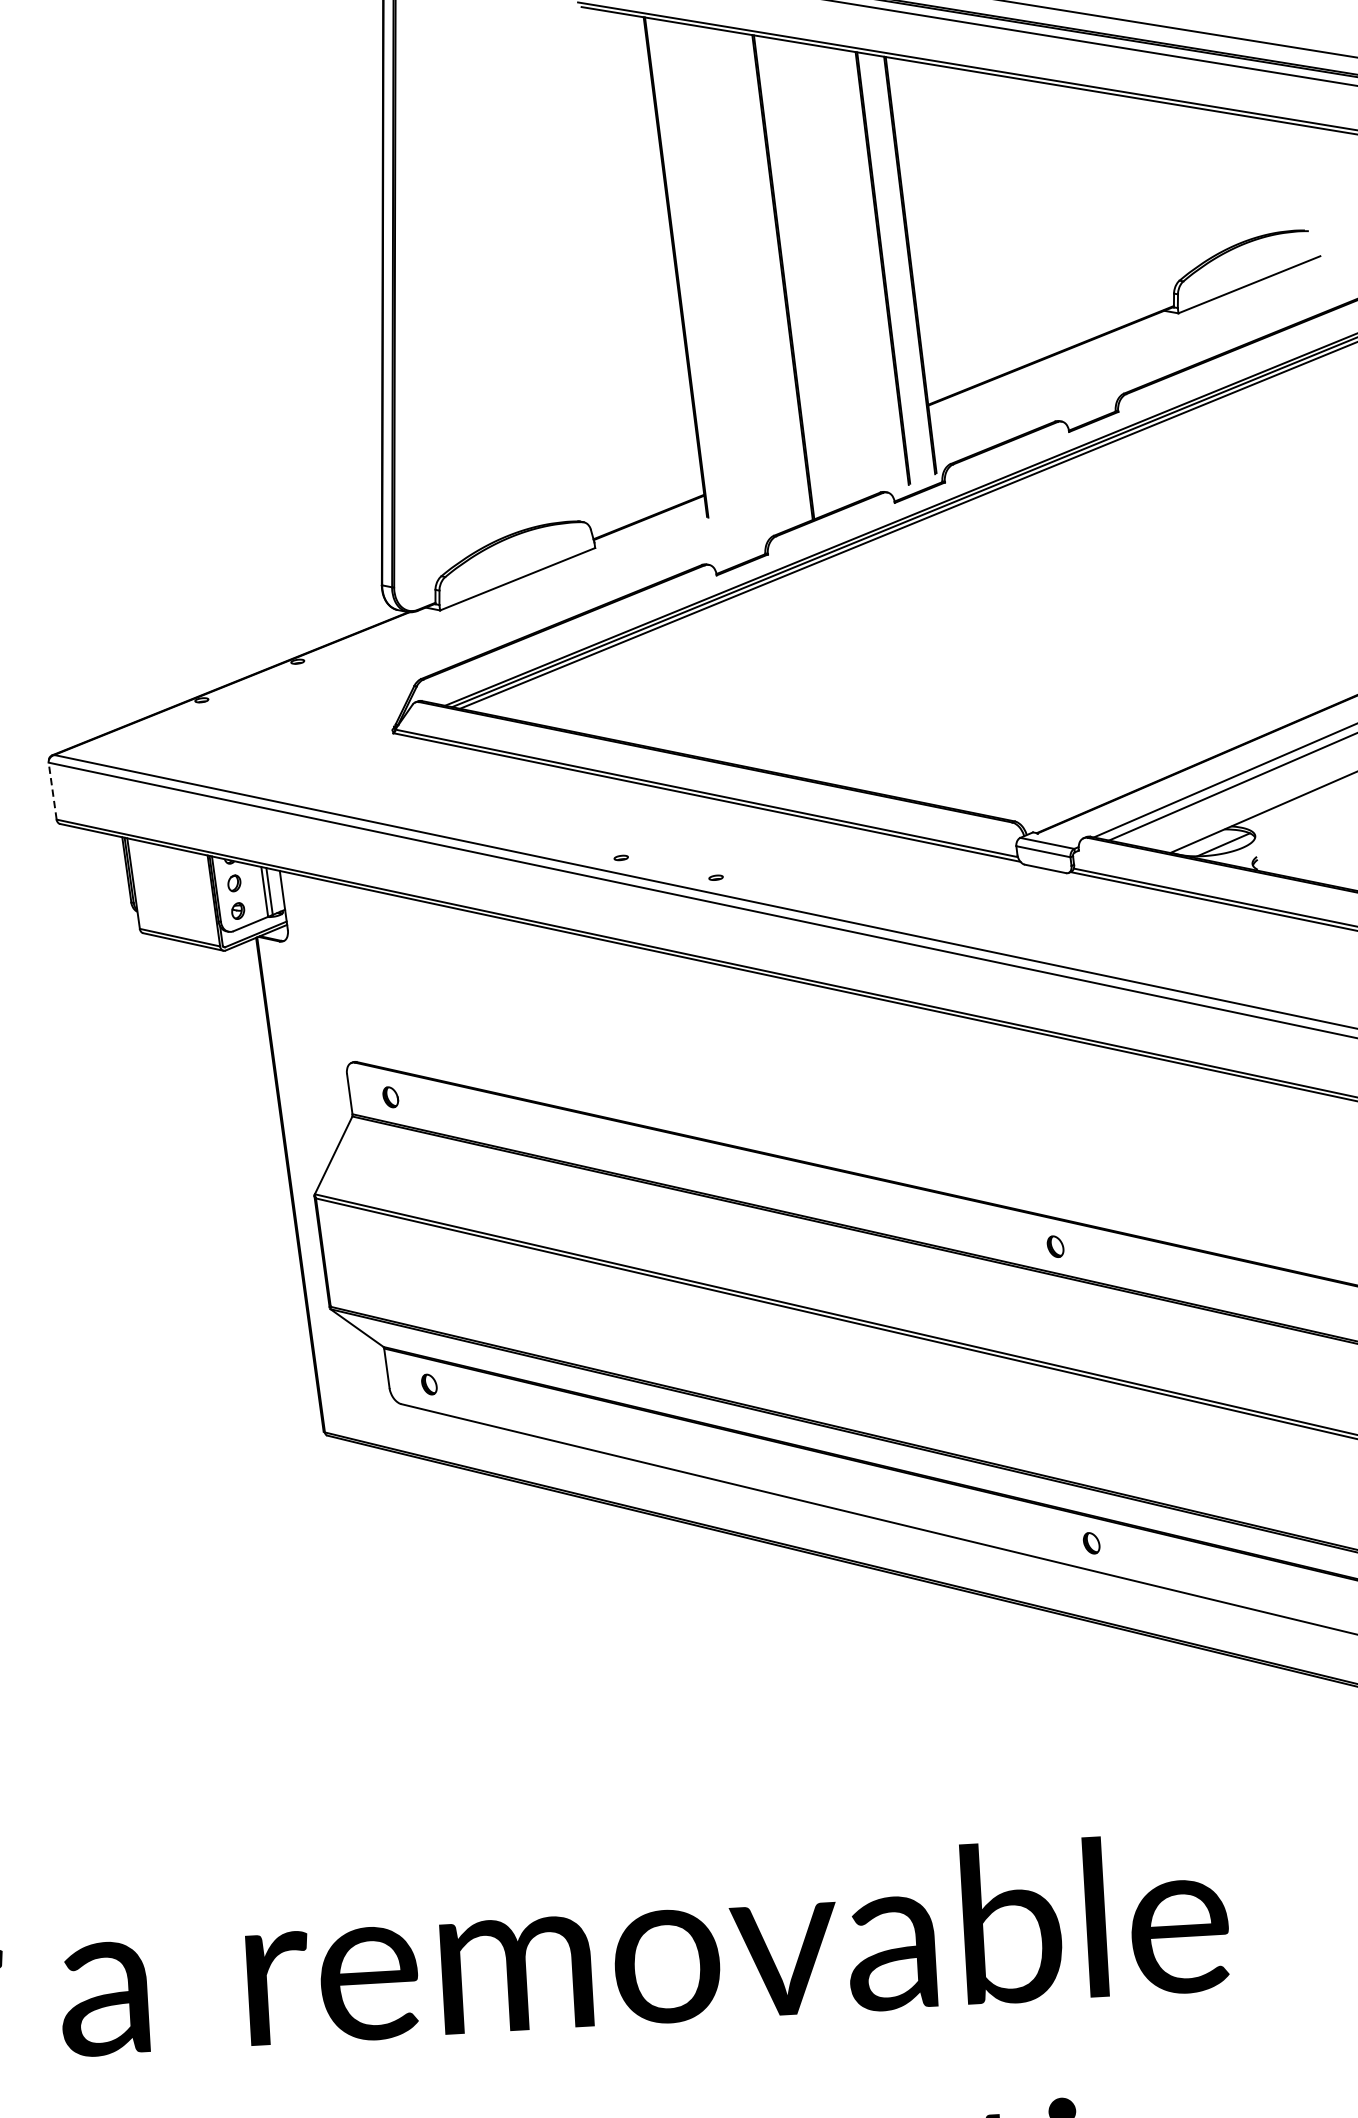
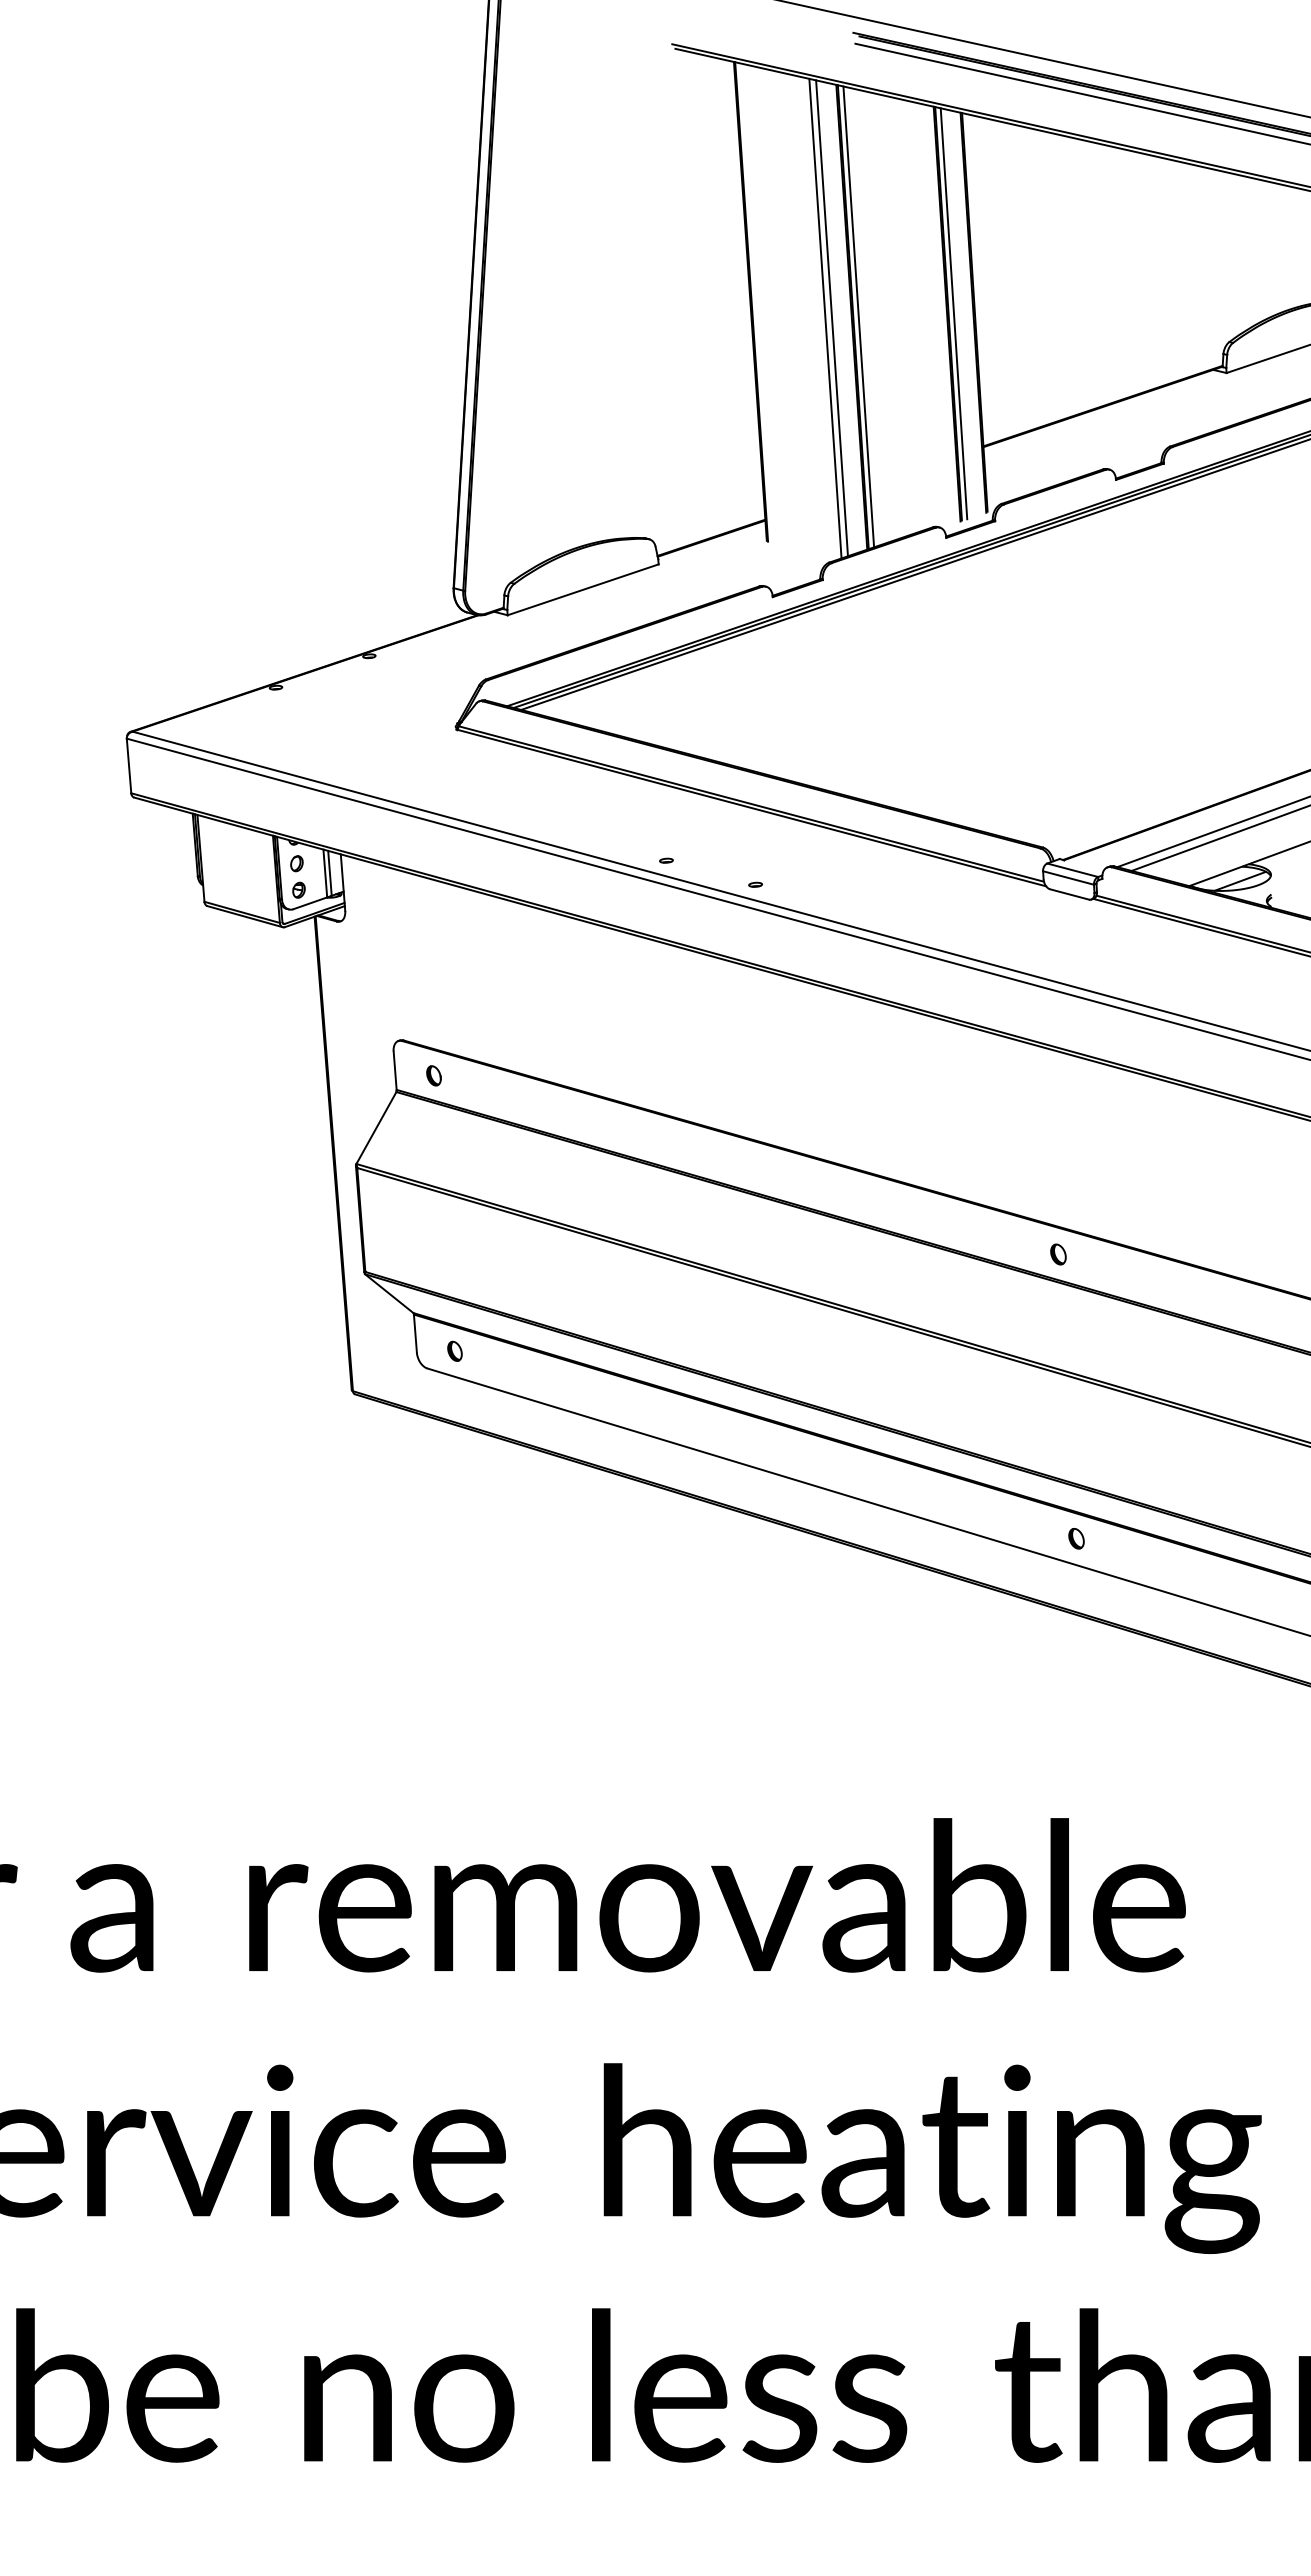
line: (888, 267) -> (953, 313), added
line: (789, 276) -> (858, 316), added
line: (755, 280) -> (825, 318), added
line: (761, 280) -> (831, 318), added
line: (53, 790) -> (129, 765), dashed -> solid

